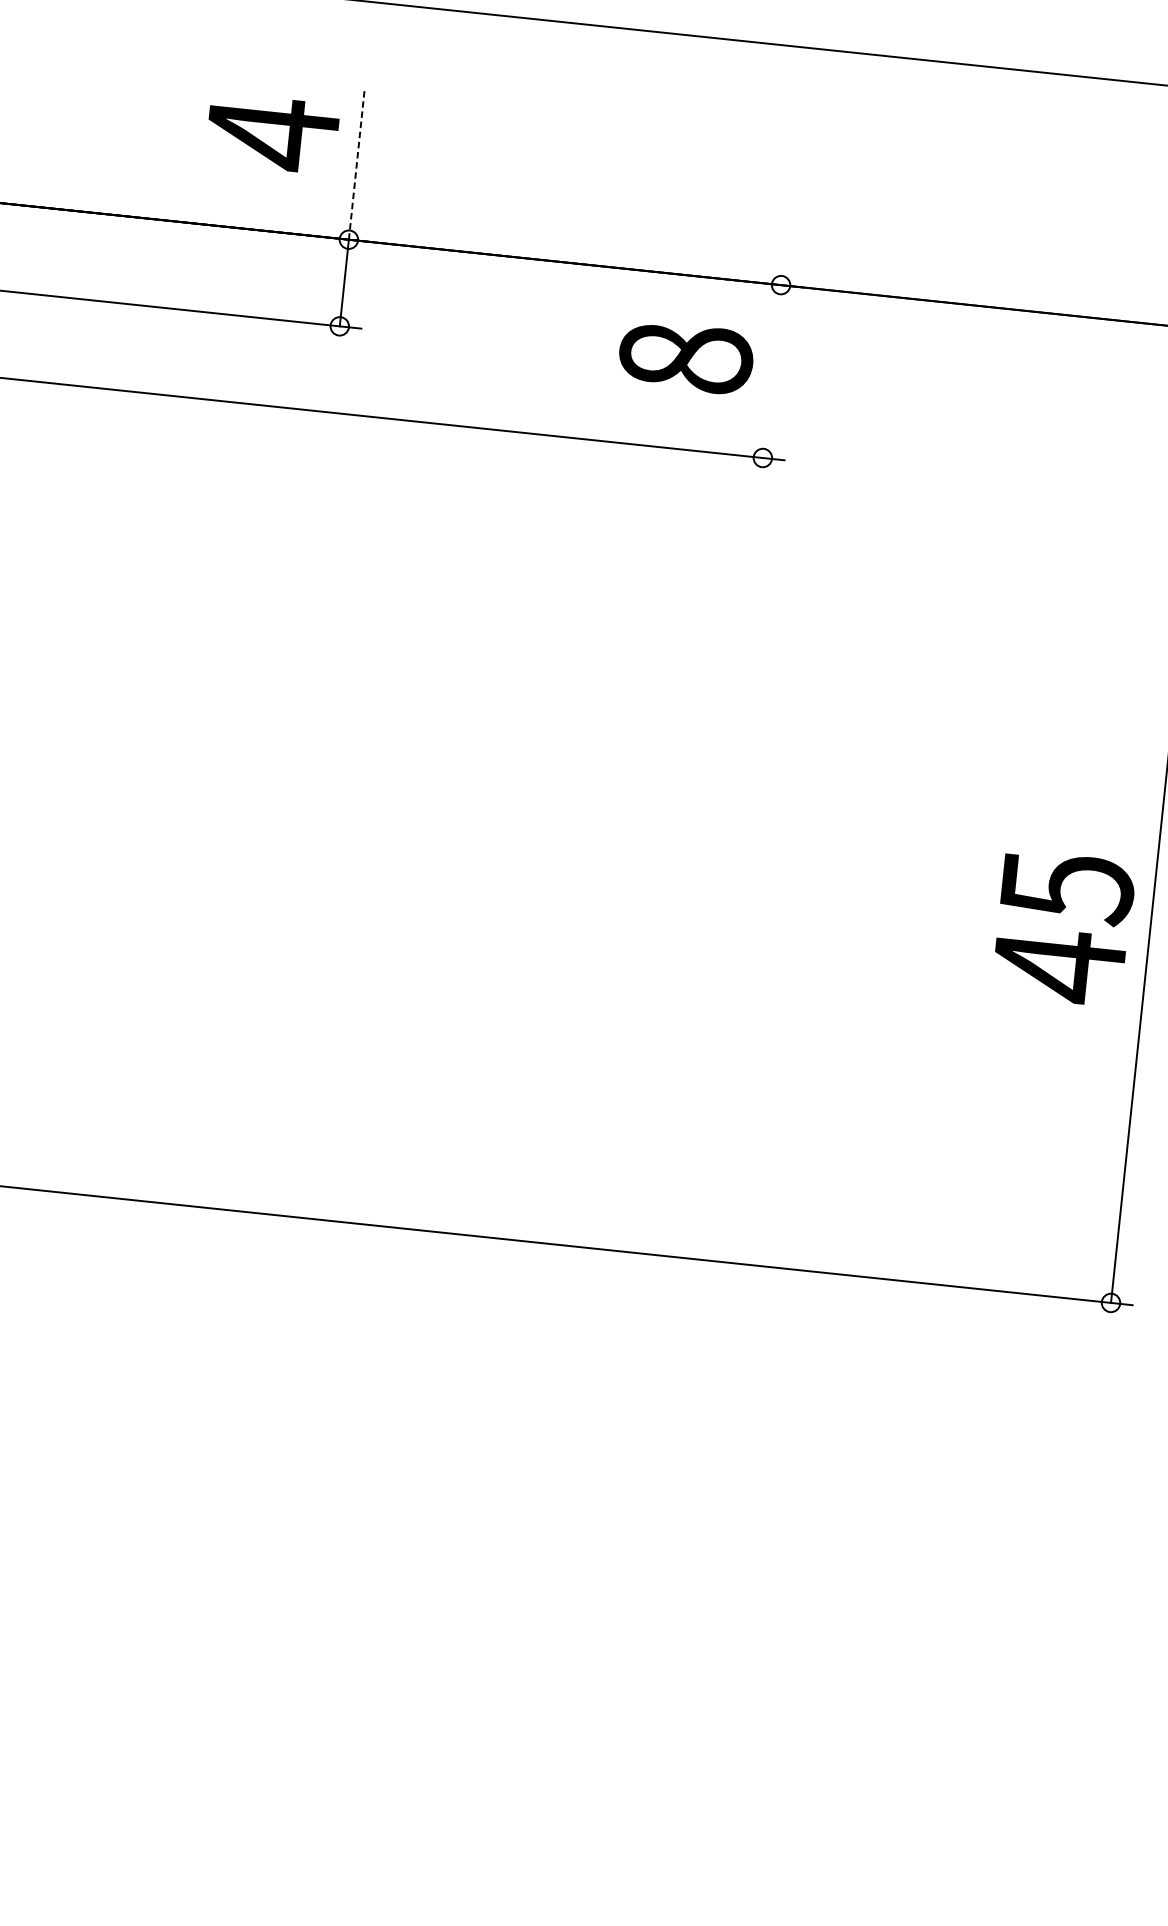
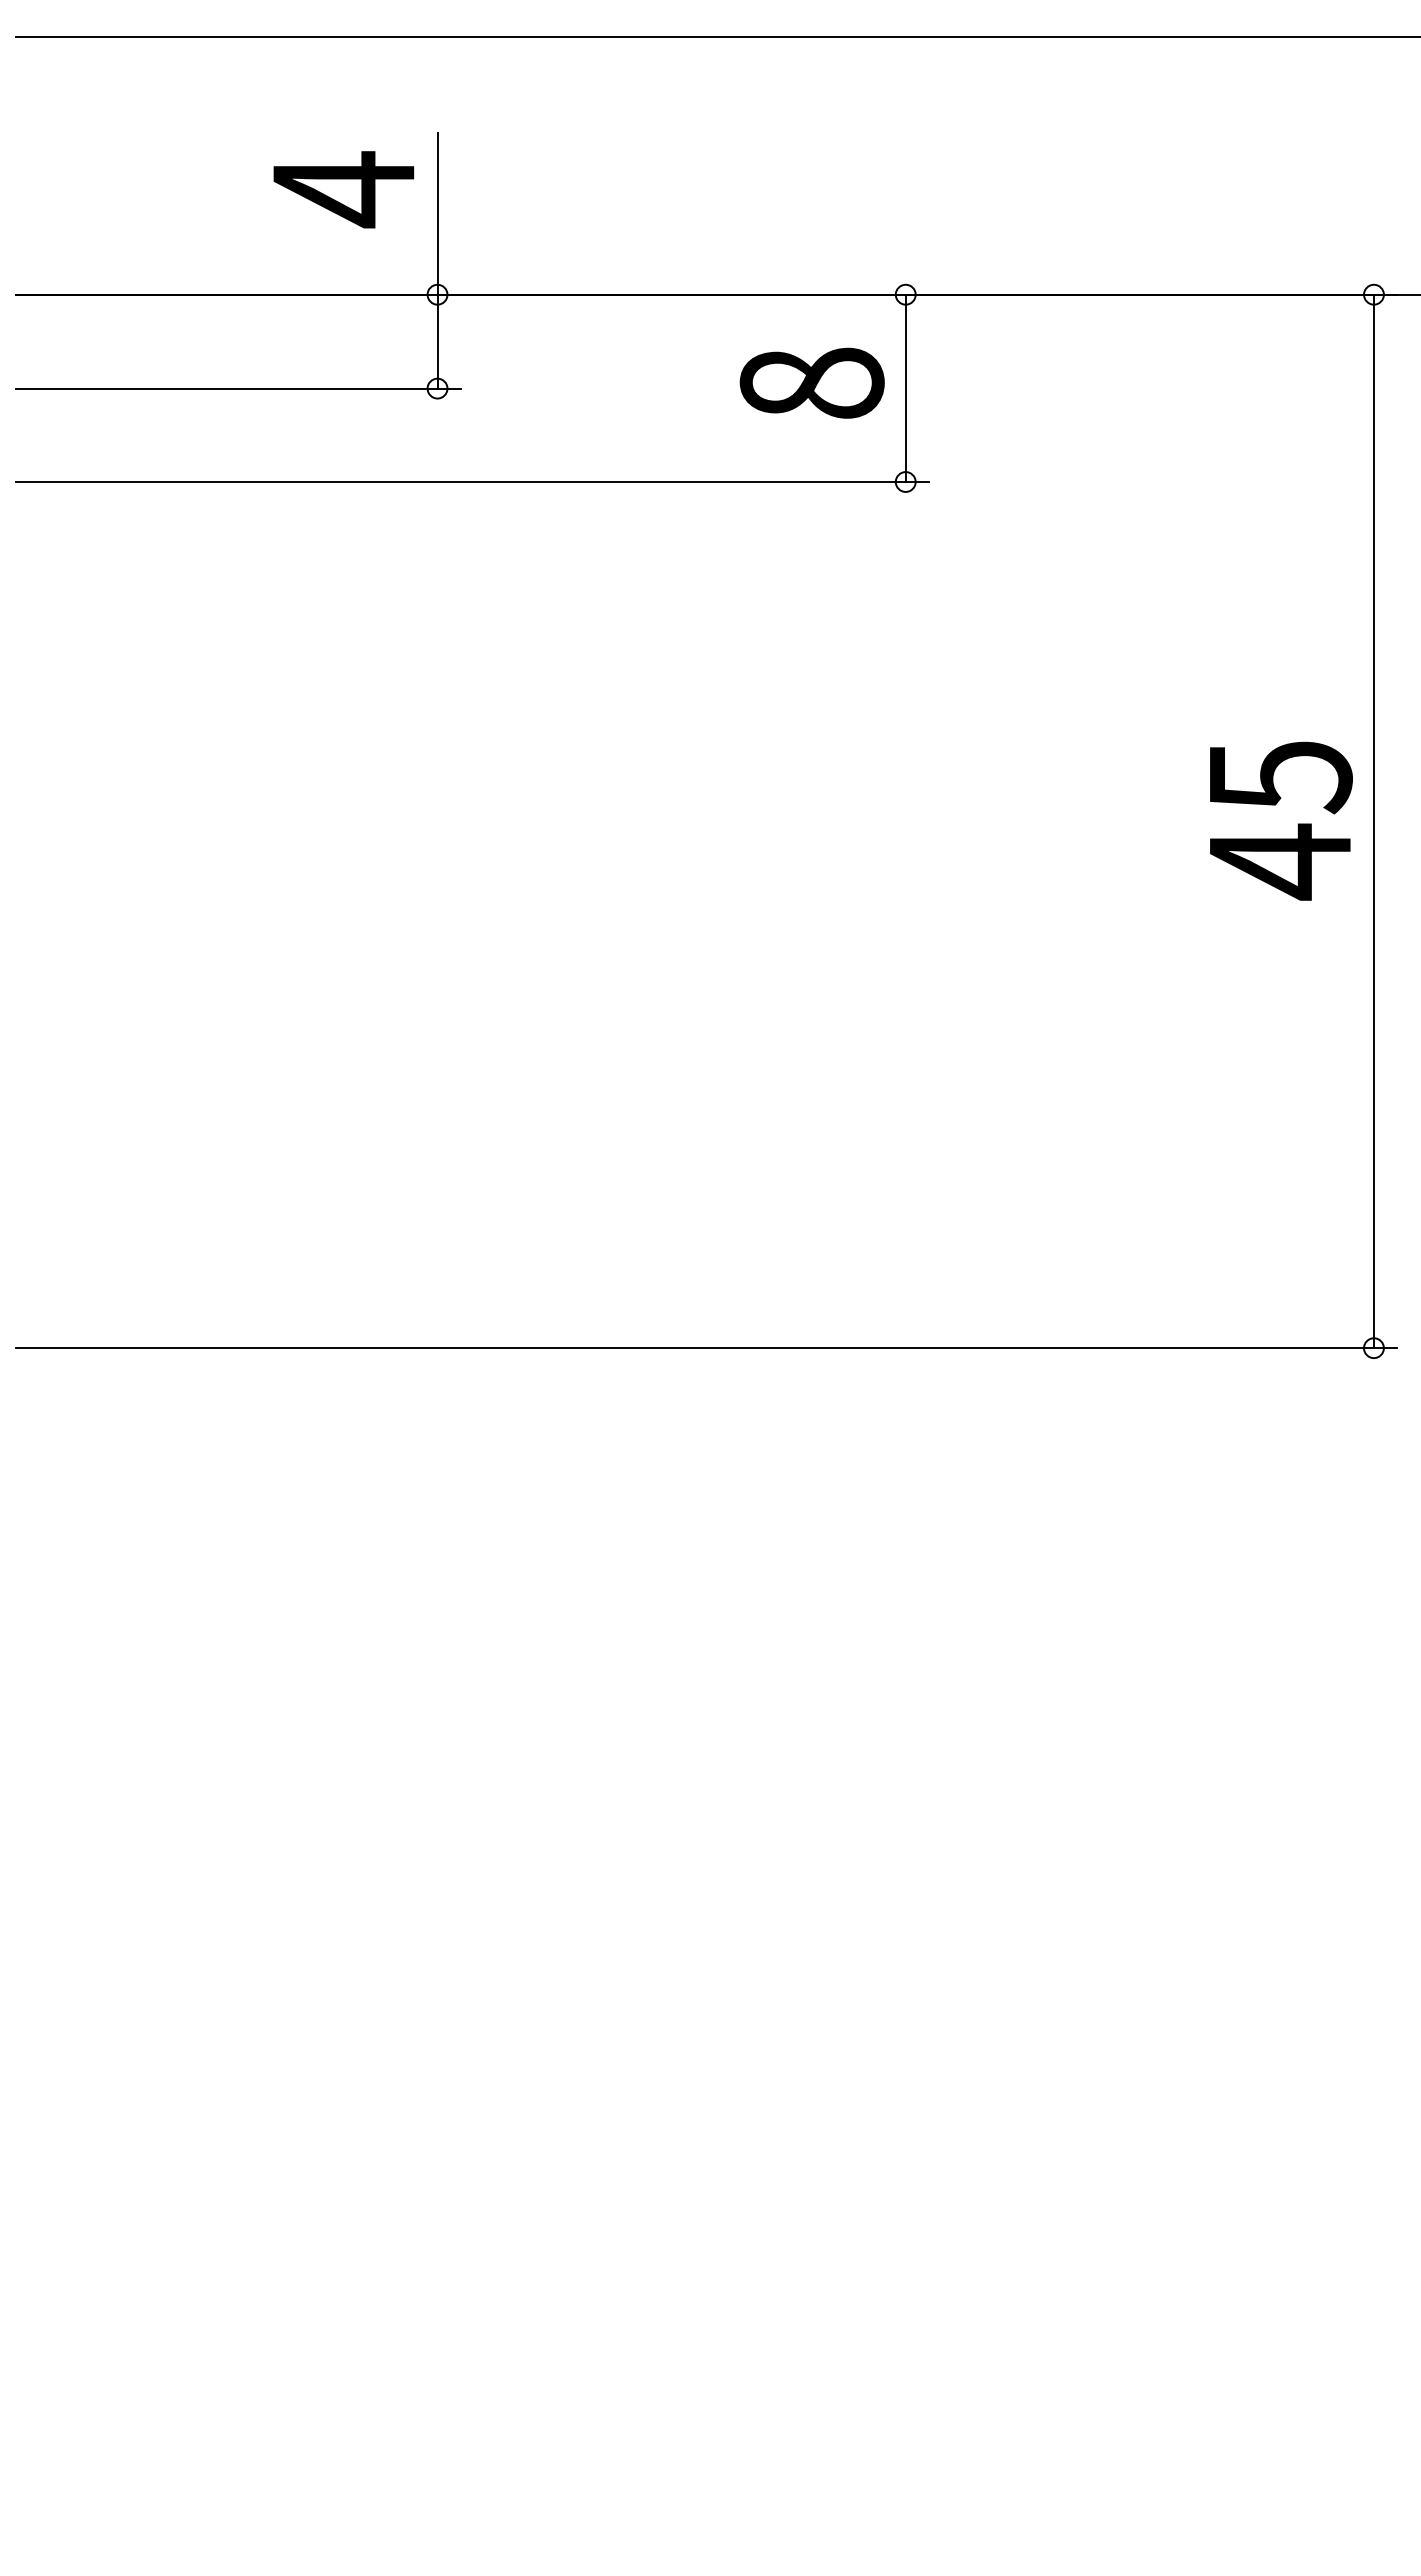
line: (356, 164) -> (437, 213), dashed -> solid
line: (771, 371) -> (905, 388), added
text: (1064, 927) -> (1281, 820), moved

